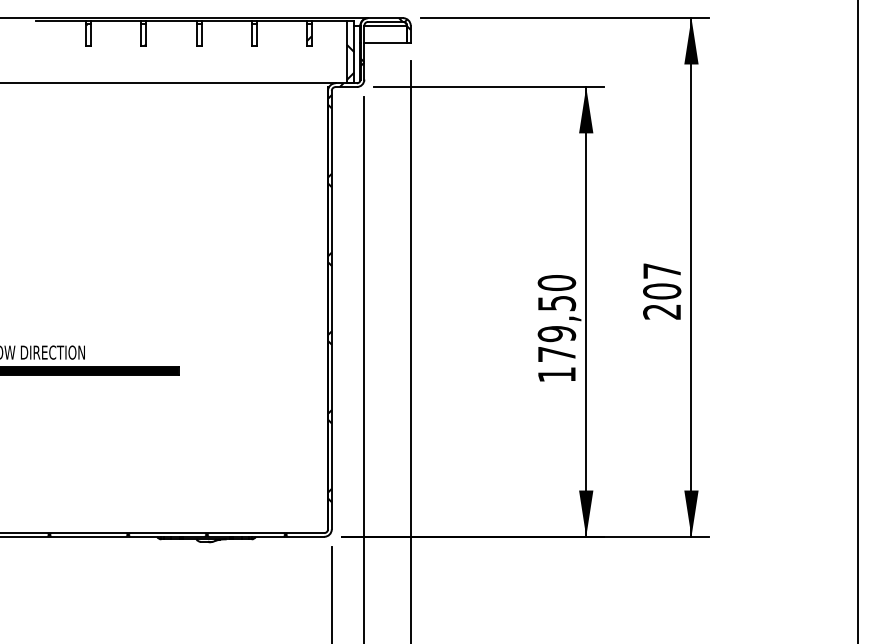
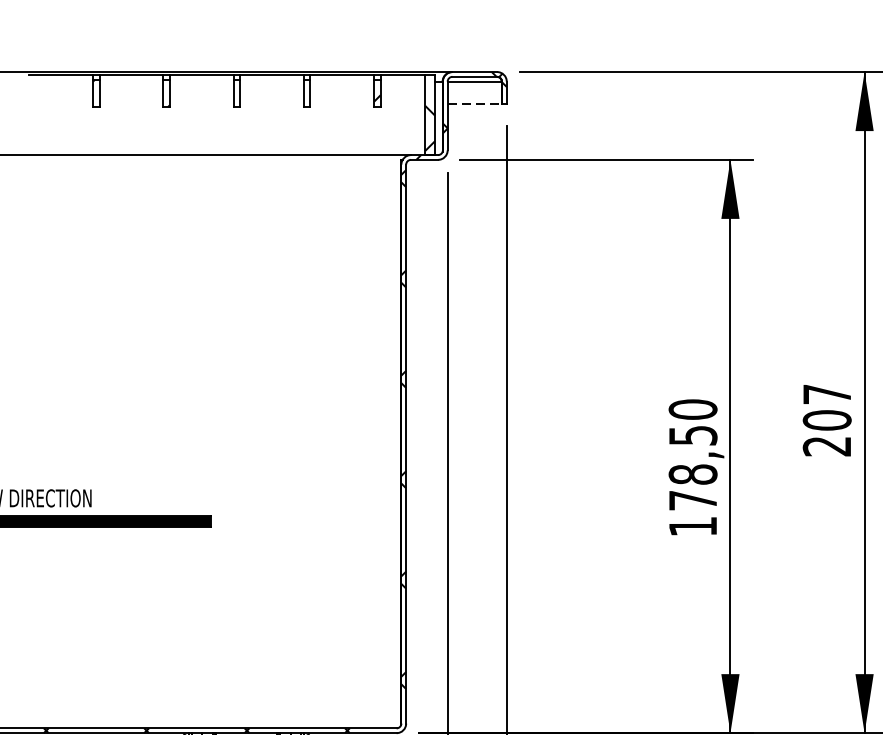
line: (386, 43) -> (475, 104), solid -> dashed
text: (556, 334) -> (692, 475), 179,50 -> 178,50

